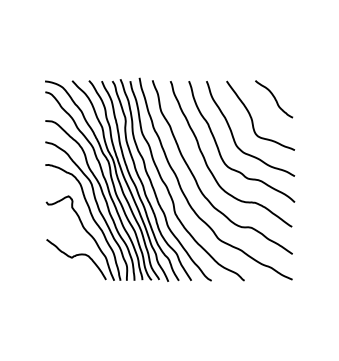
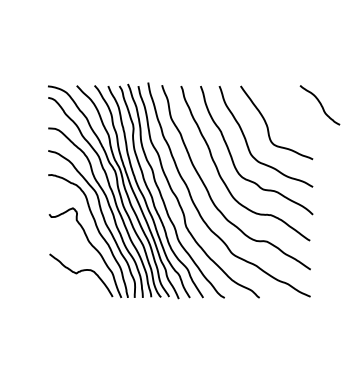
curve: (274, 99) -> (320, 105), moved

